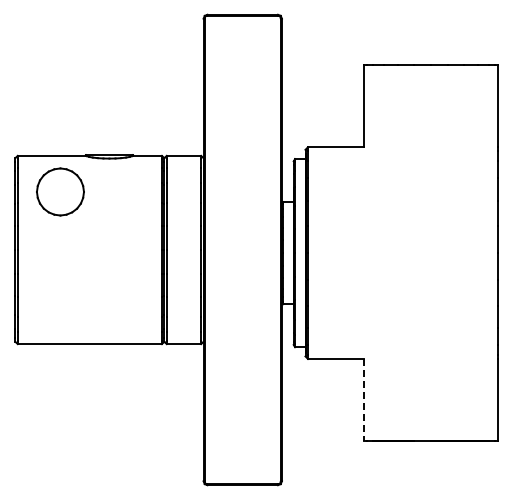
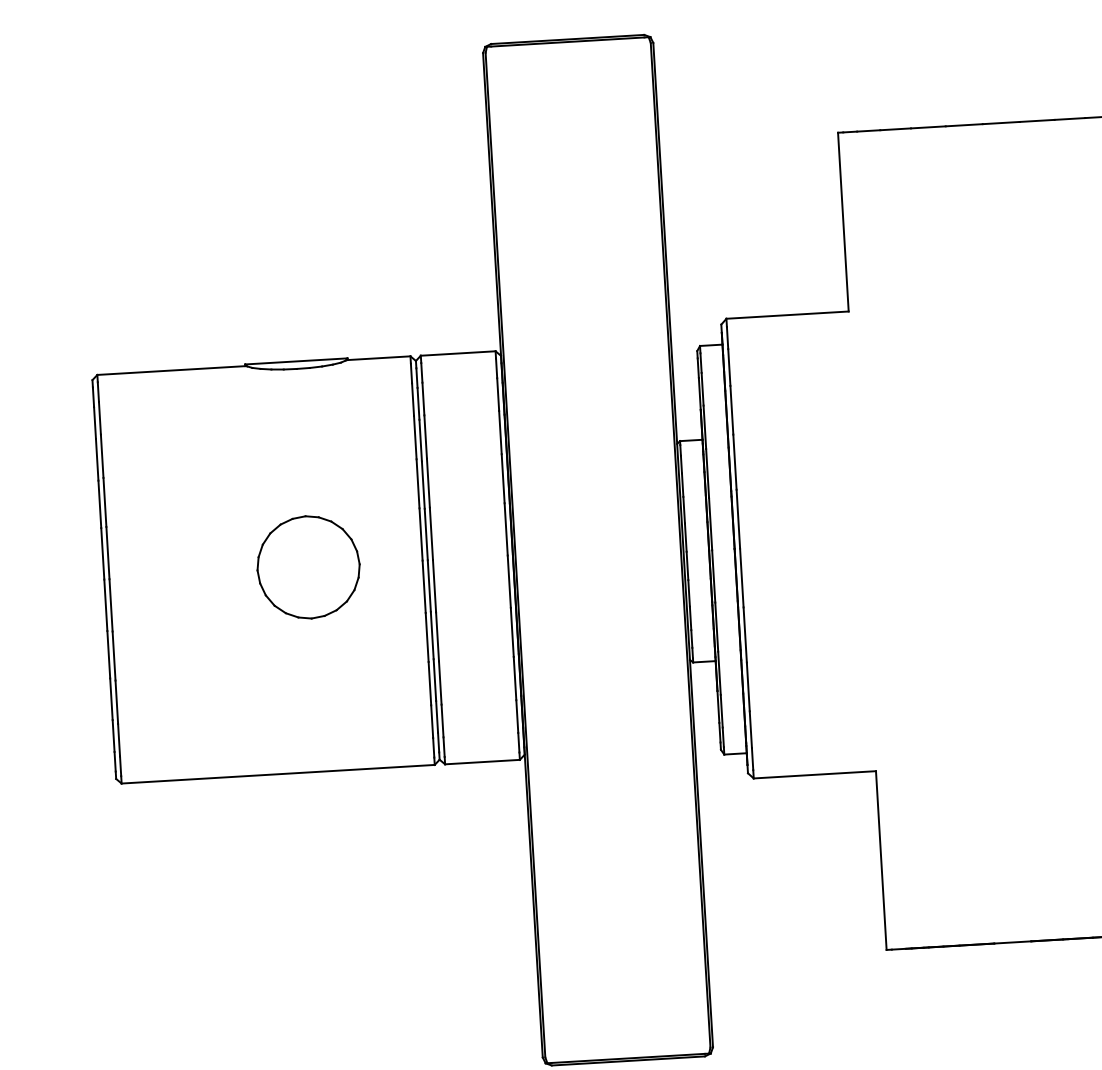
part: (60, 191) -> (308, 566), moved
line: (364, 400) -> (881, 861), dashed -> solid

